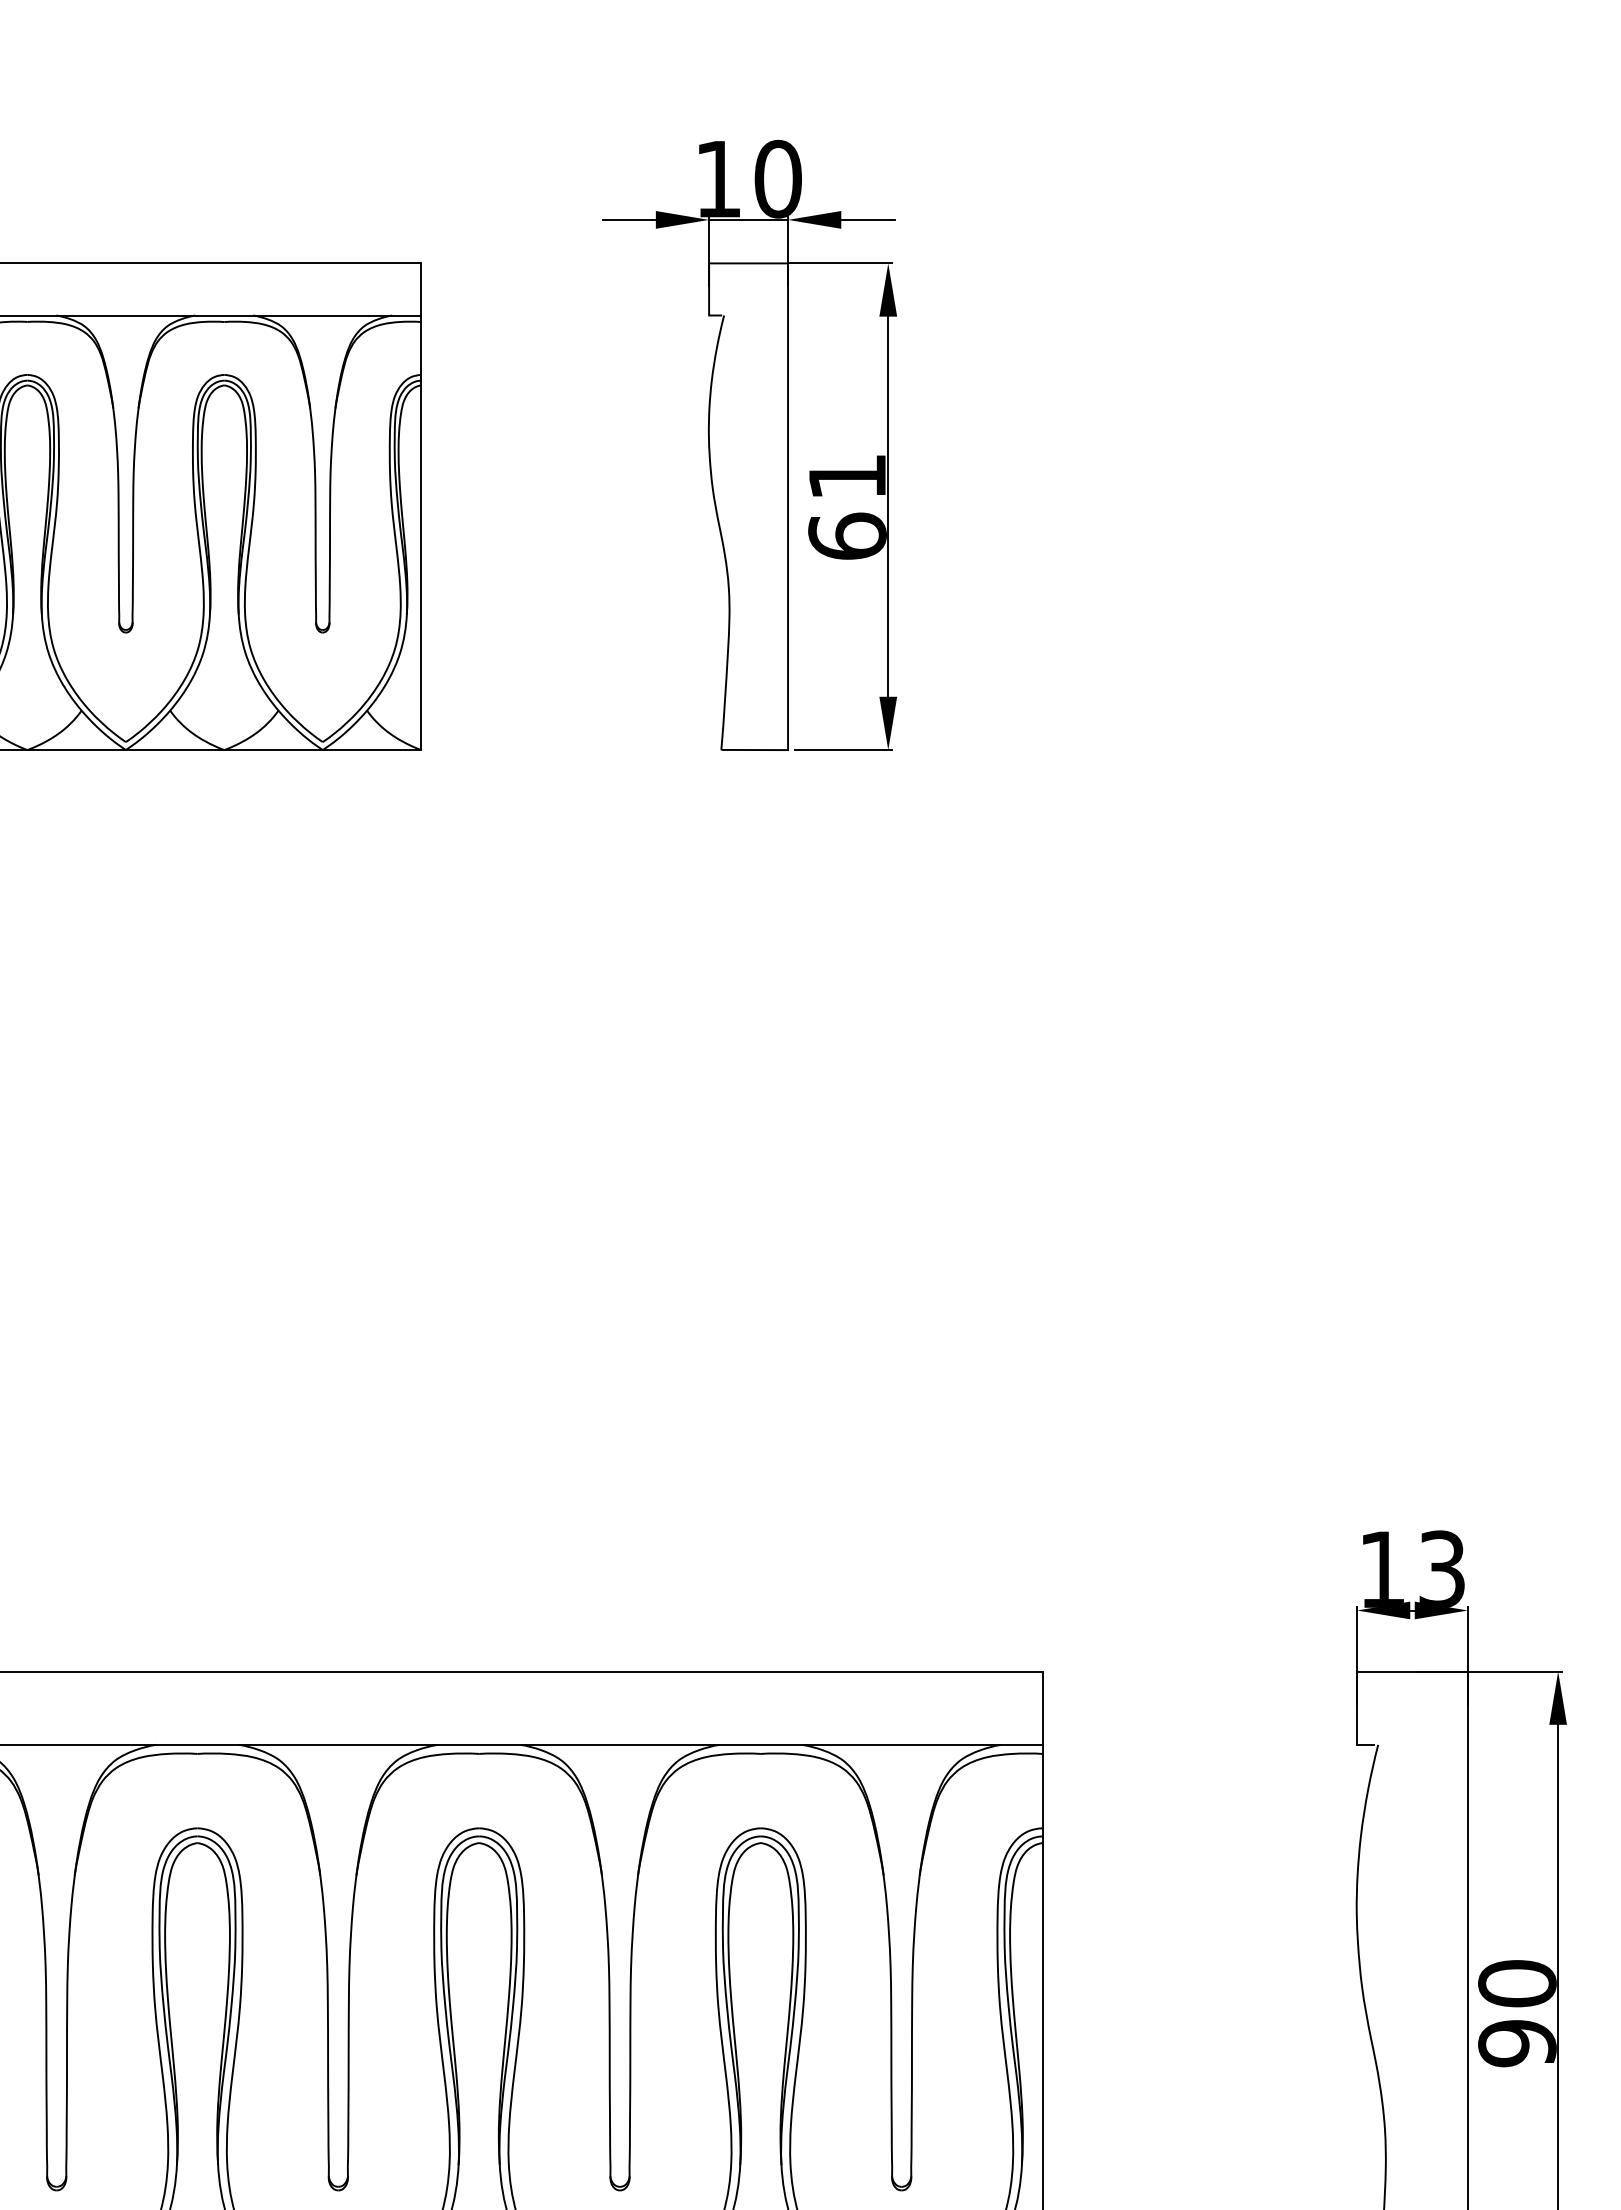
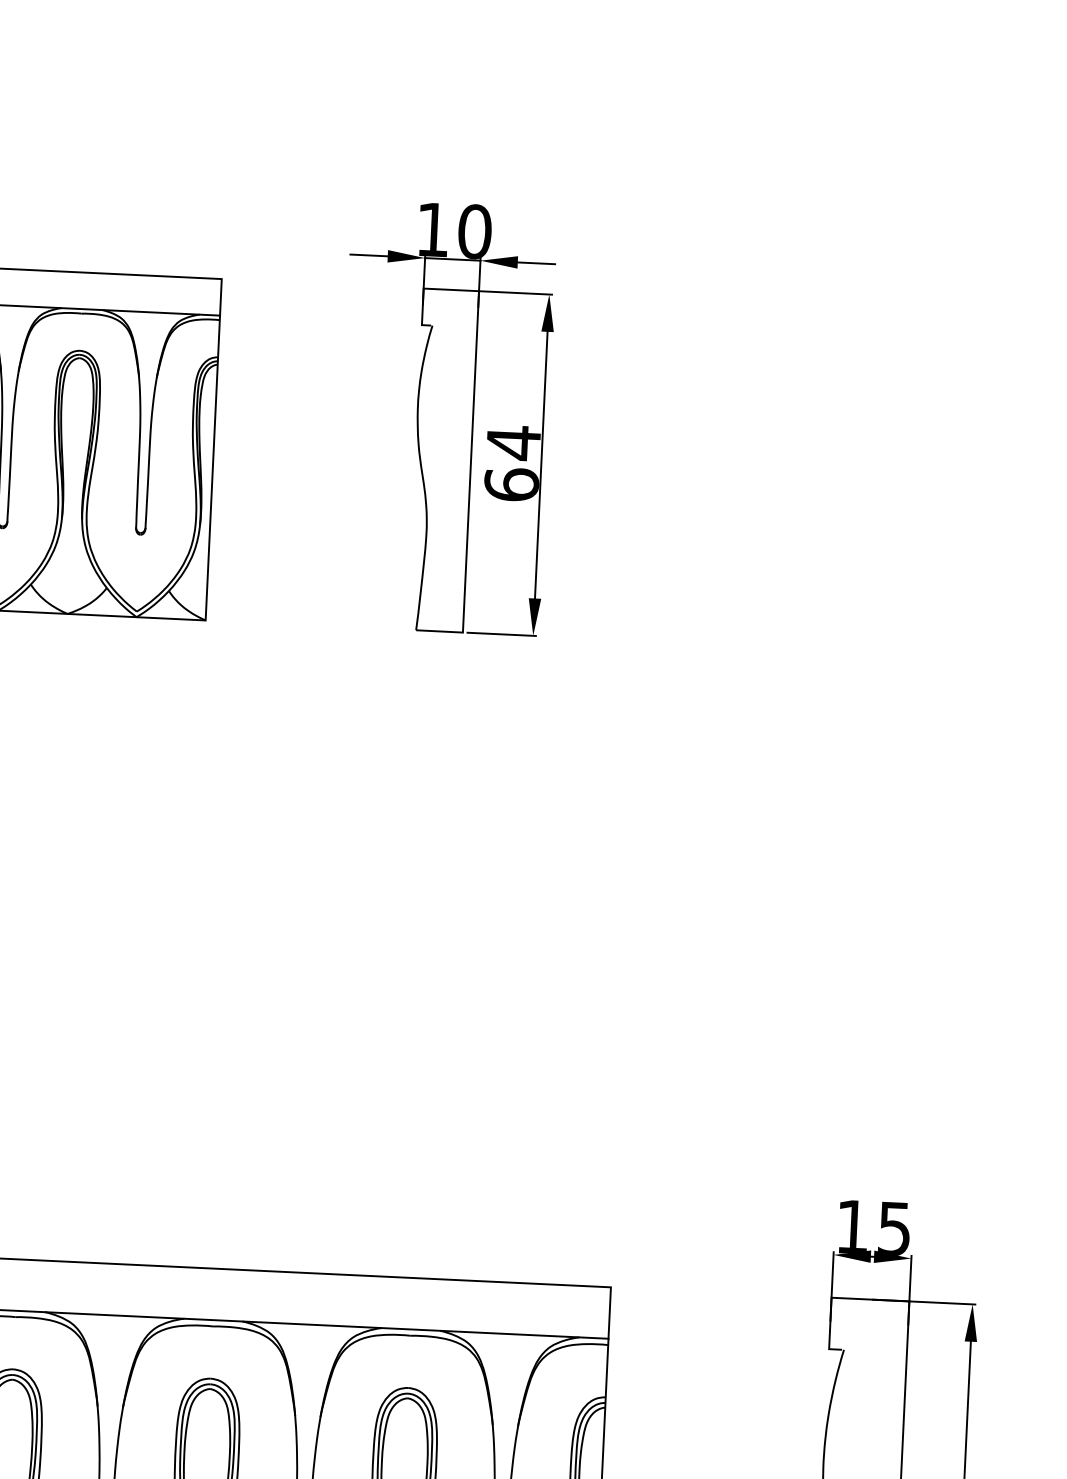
text: (847, 477) -> (513, 443), 61 -> 64
text: (1441, 1568) -> (894, 1228), 13 -> 15

